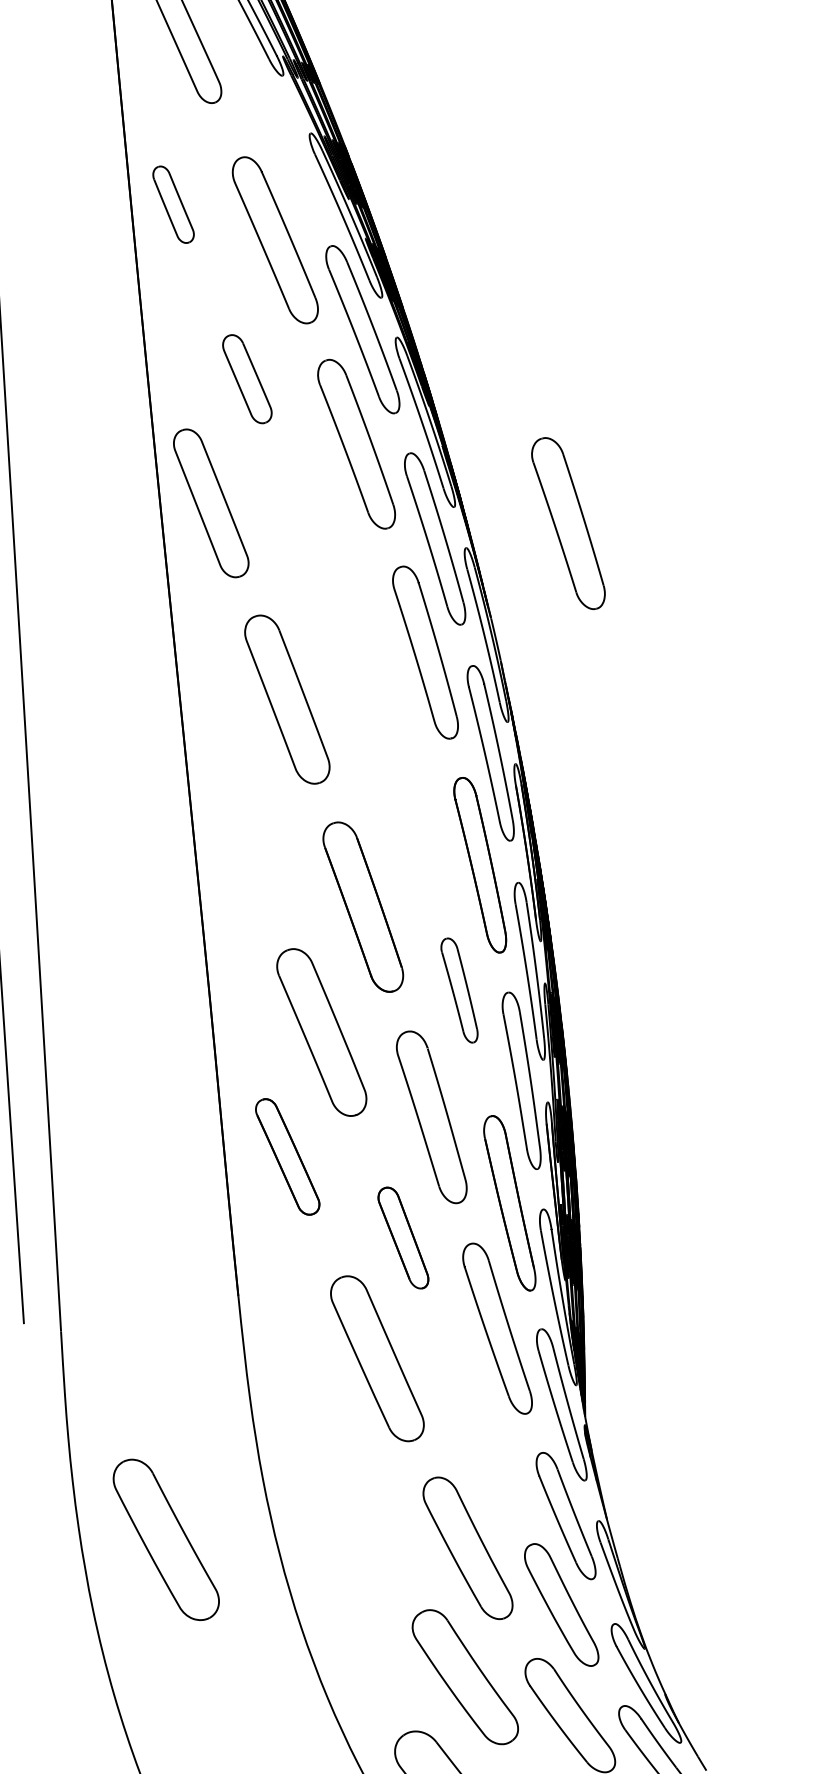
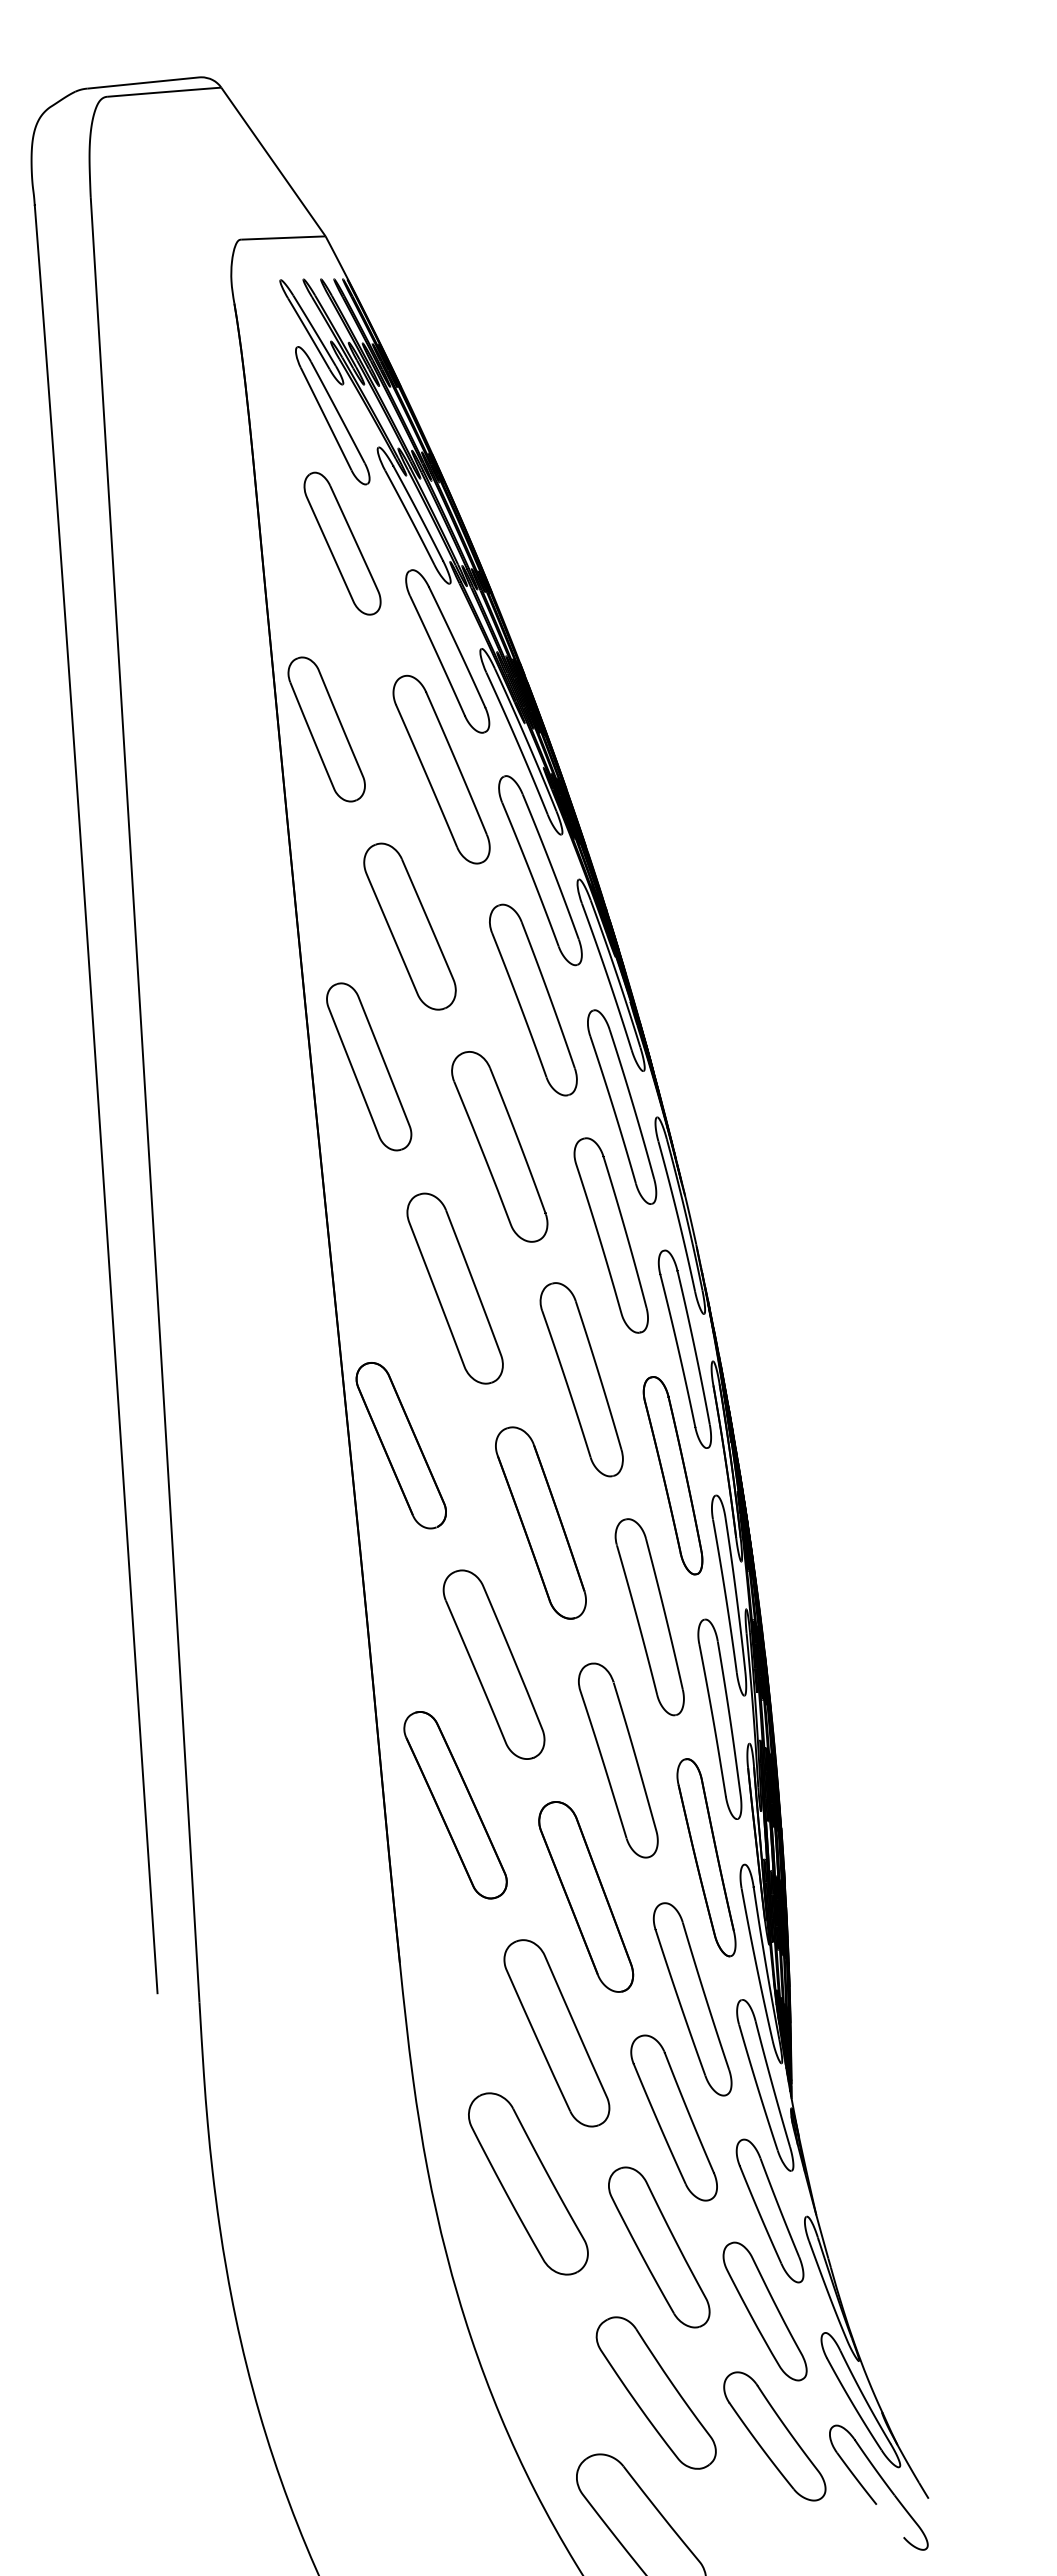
part: (280, 135) -> (447, 651), added
part: (173, 204) -> (326, 729), size x1.67
part: (246, 379) -> (409, 926), size x1.67
part: (568, 523) -> (581, 1379), moved
part: (326, 573) -> (499, 1146), added
part: (238, 838) -> (400, 1445), added
part: (459, 990) -> (649, 1617), size x1.67
part: (287, 1157) -> (455, 1805), size x1.43
part: (403, 1237) -> (586, 1896), size x1.67
part: (480, 1433) -> (673, 2117), added
part: (166, 1539) -> (528, 2183), moved

